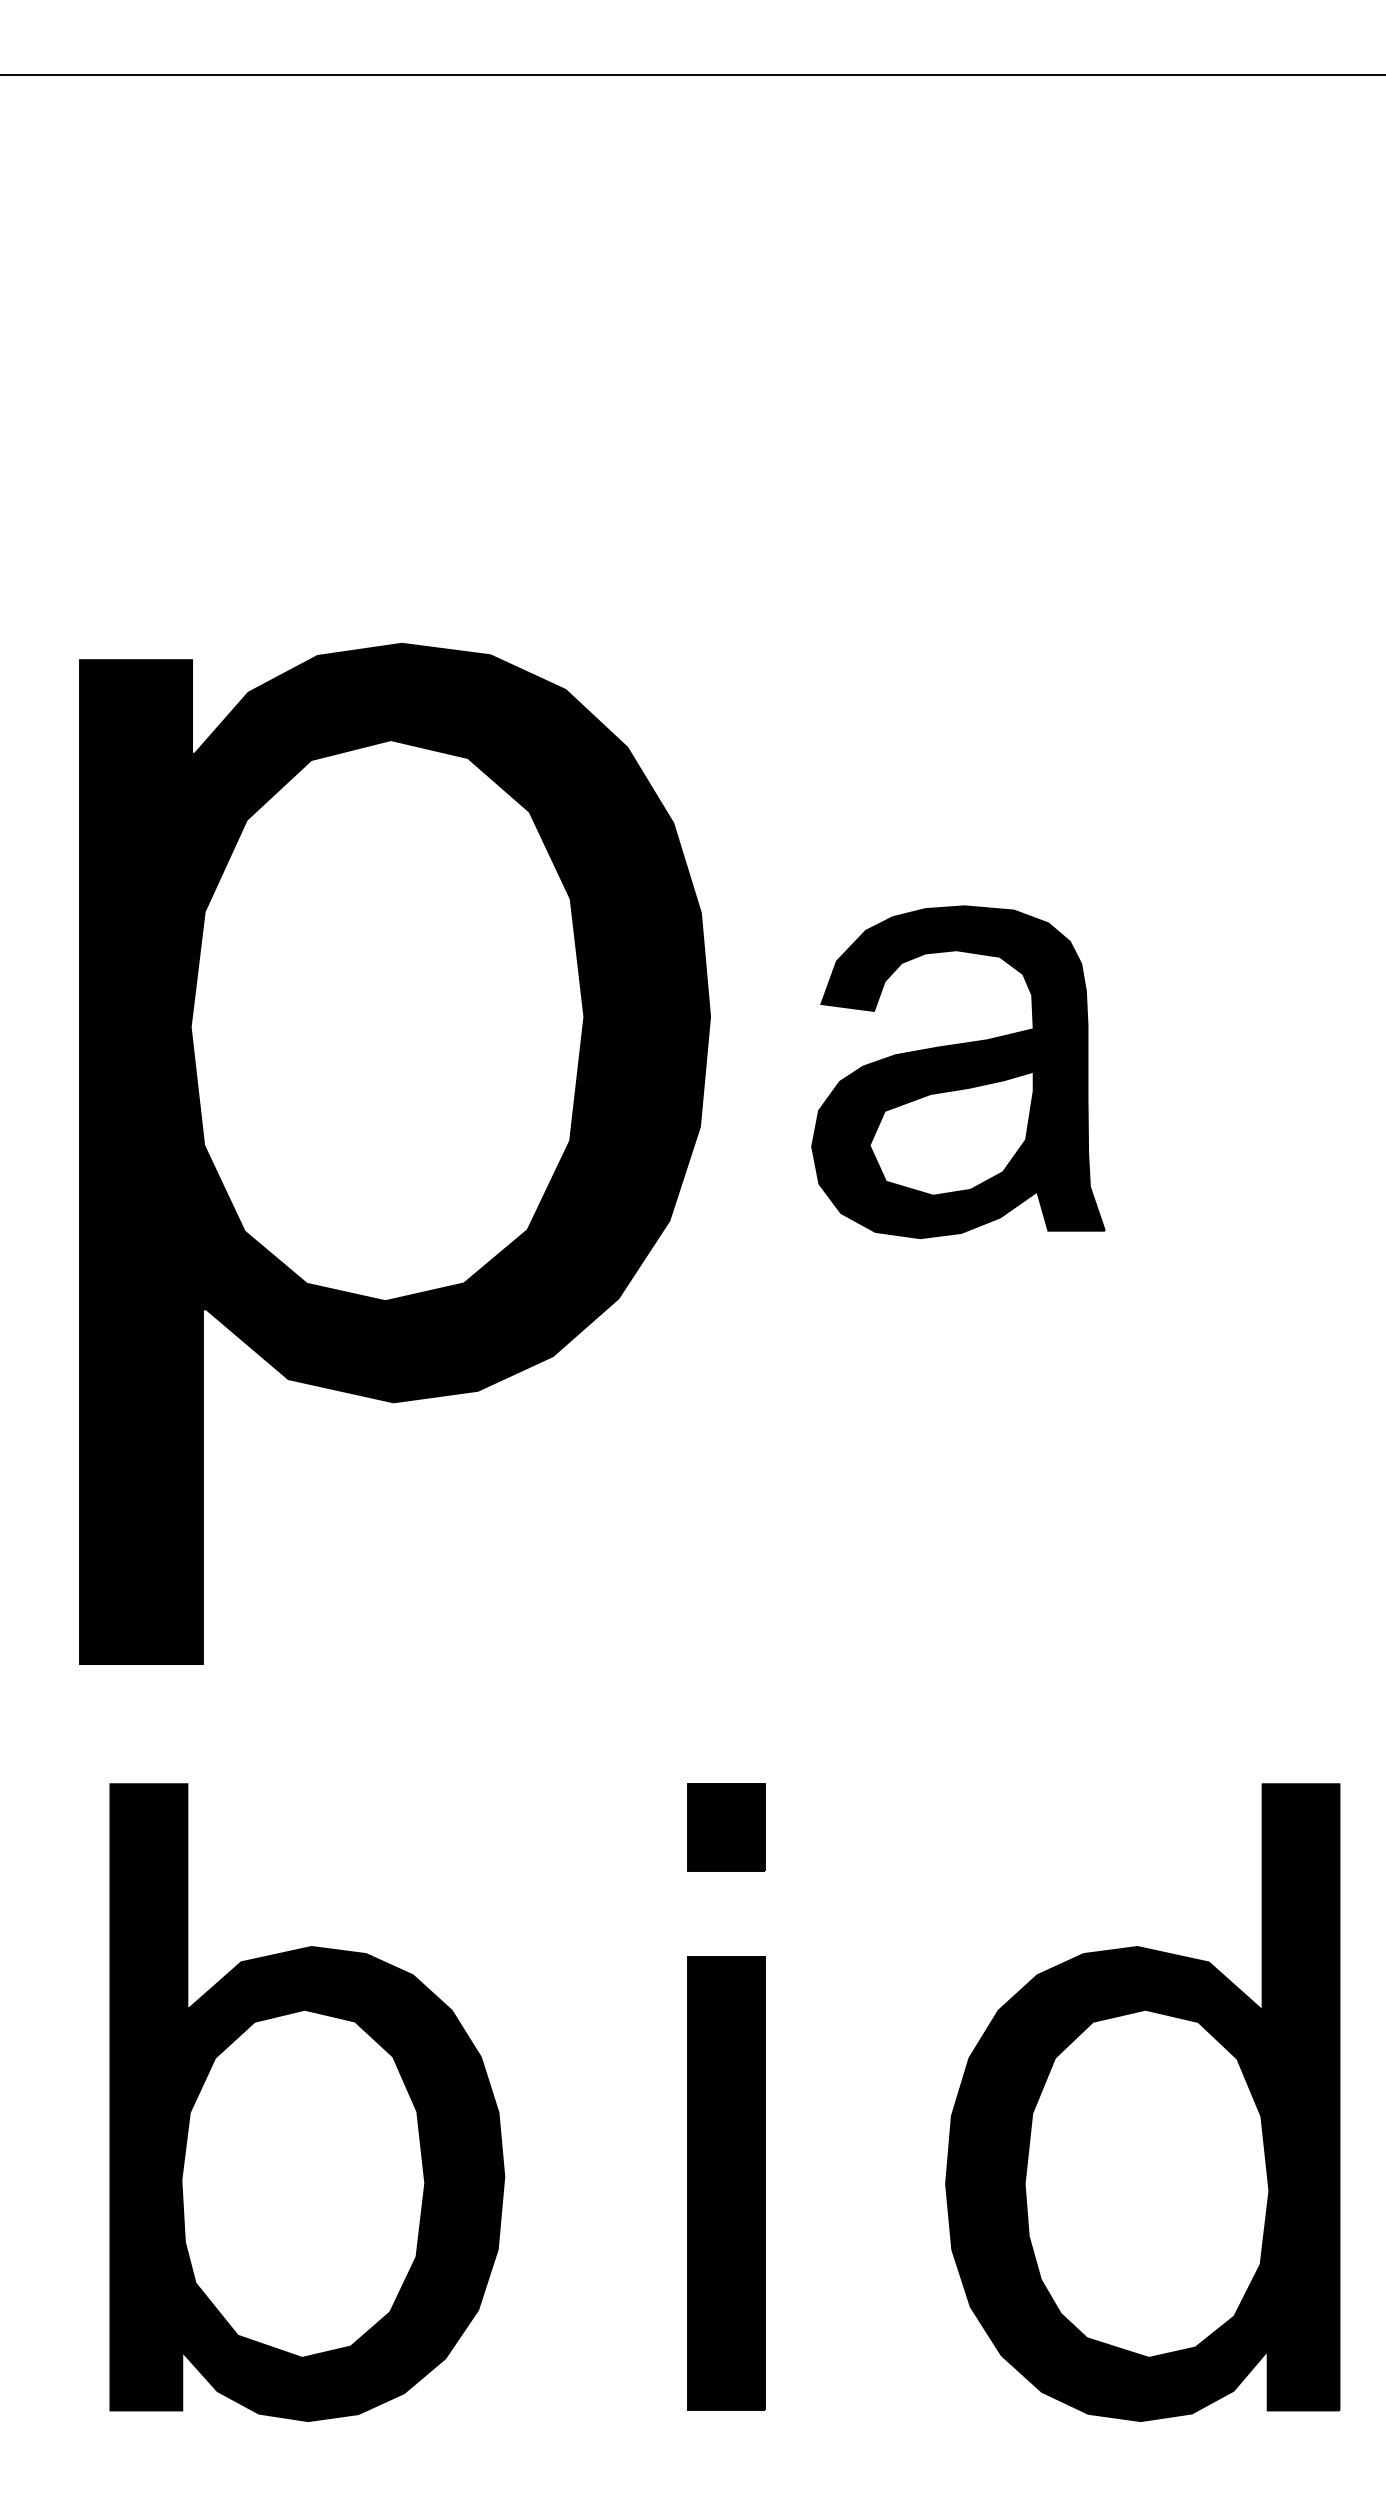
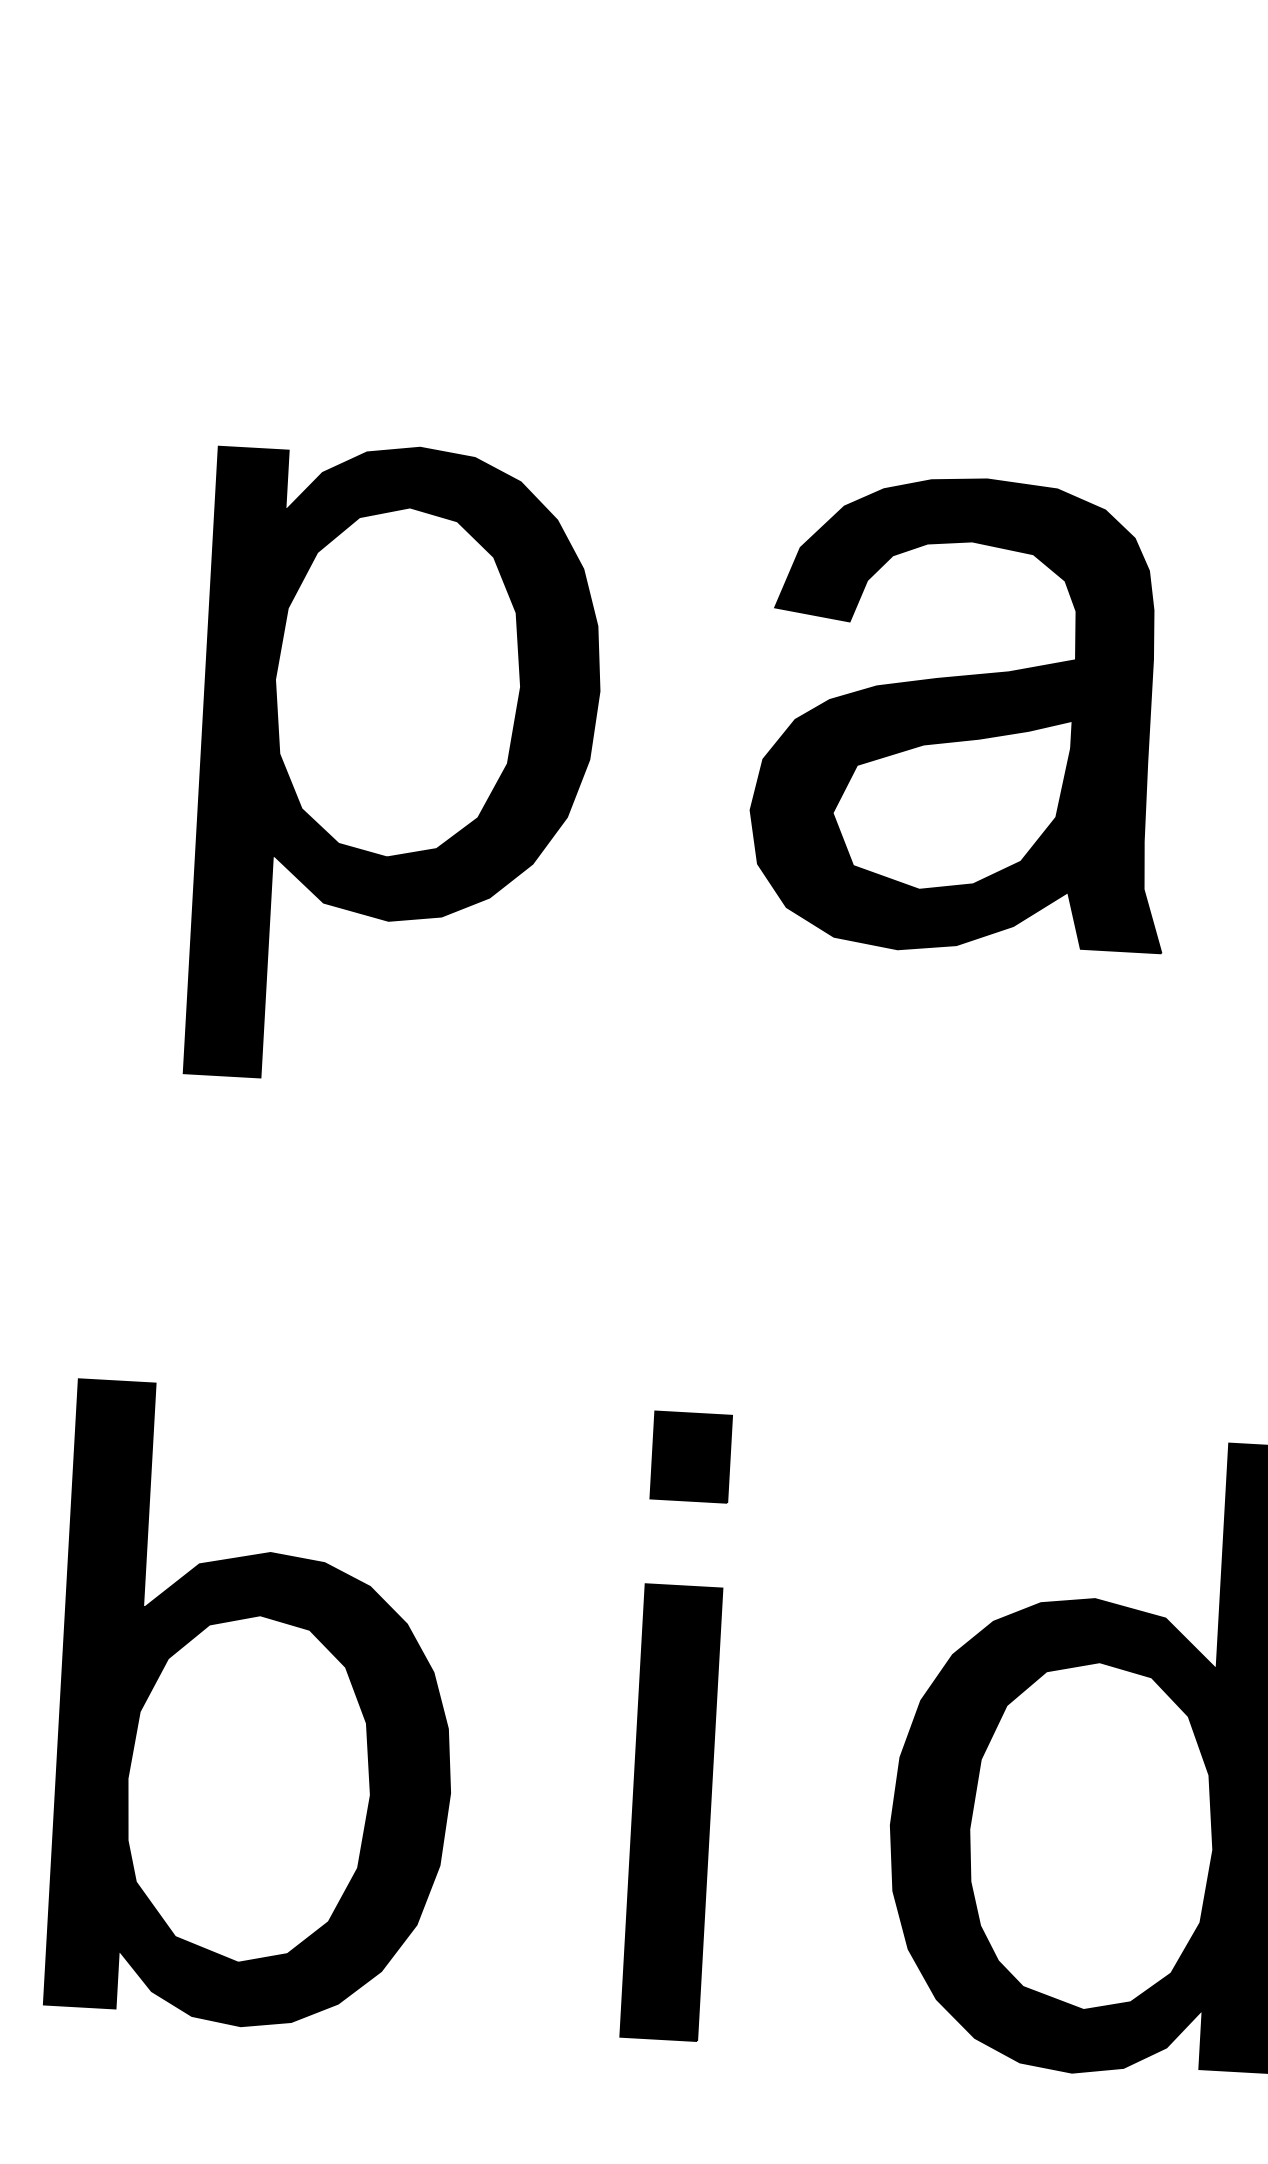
part: (958, 1072) -> (965, 715), size x1.43
part: (394, 1153) -> (397, 765), size x0.62

